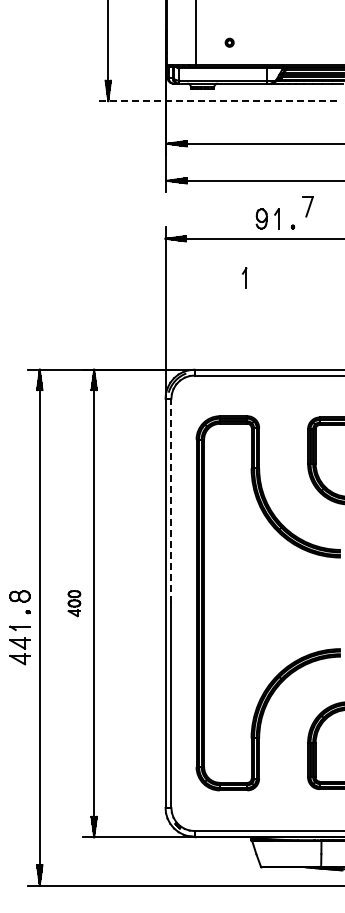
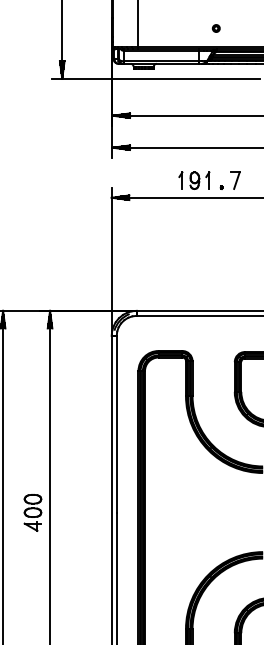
part: (229, 42) -> (216, 28), moved
line: (216, 101) -> (155, 79), dashed -> solid
part: (307, 206) -> (235, 180), moved
part: (244, 277) -> (180, 180), moved
line: (171, 500) -> (116, 423), dashed -> solid
part: (74, 603) -> (33, 512), size x1.67

